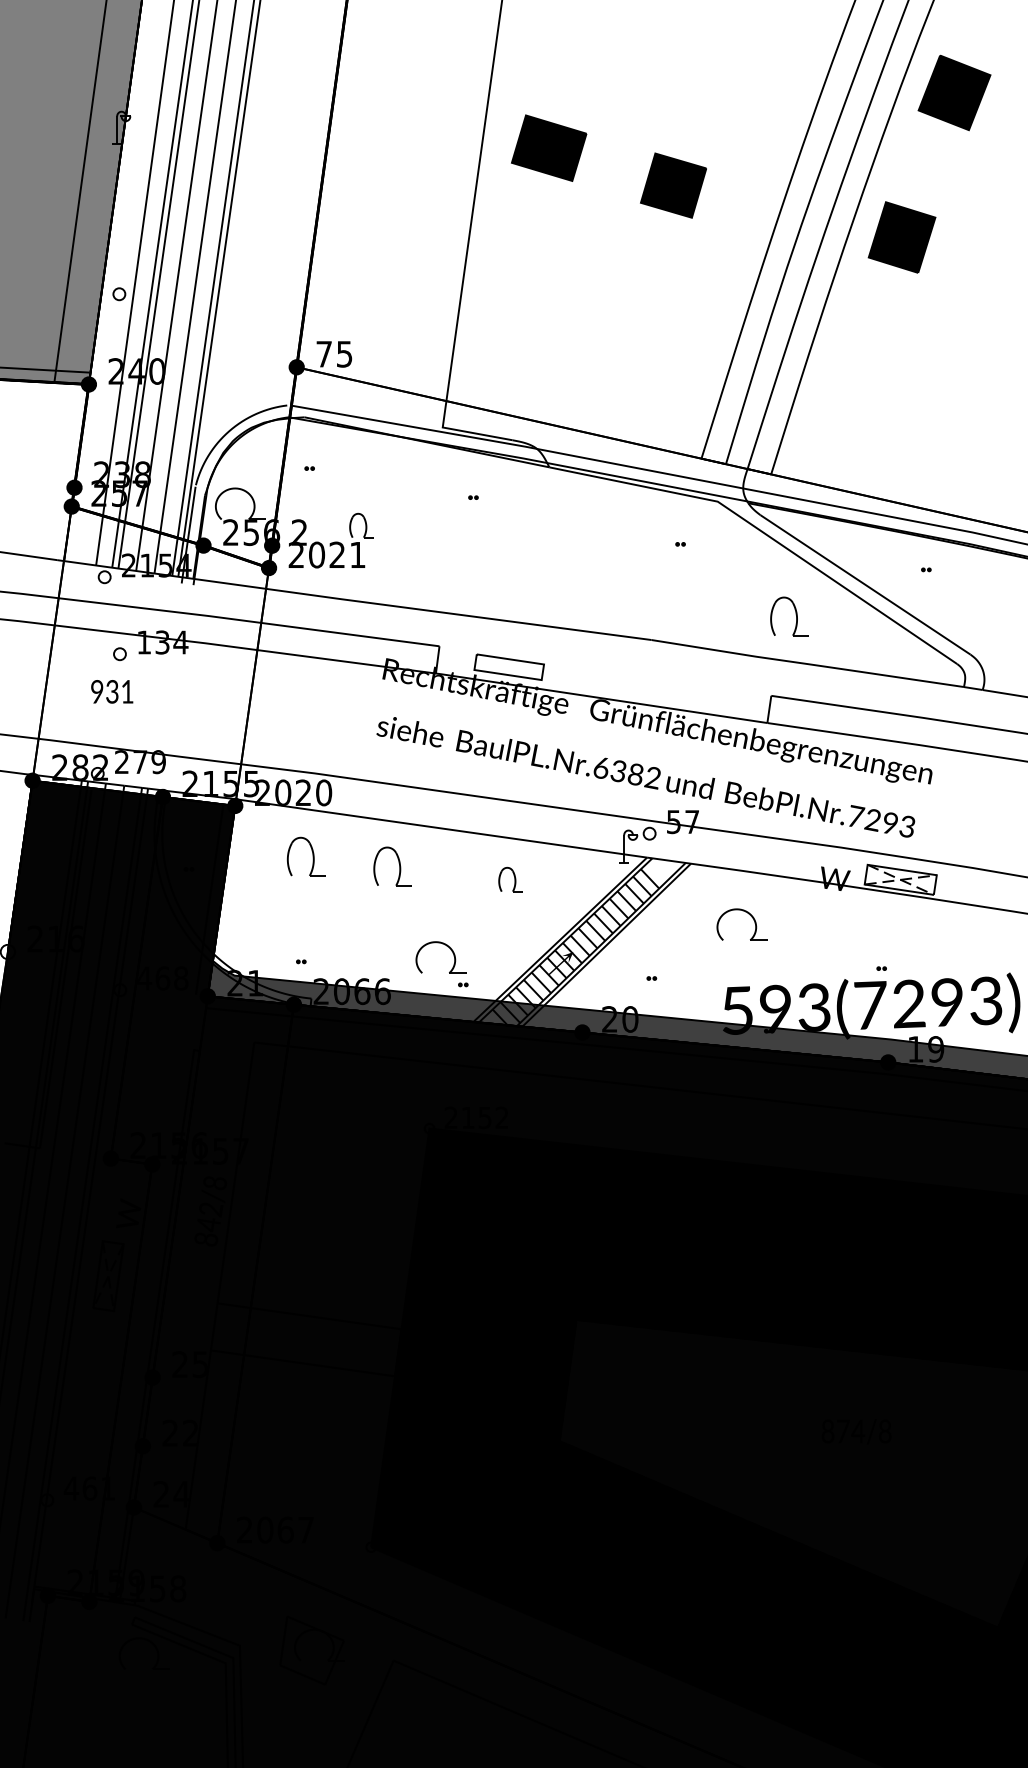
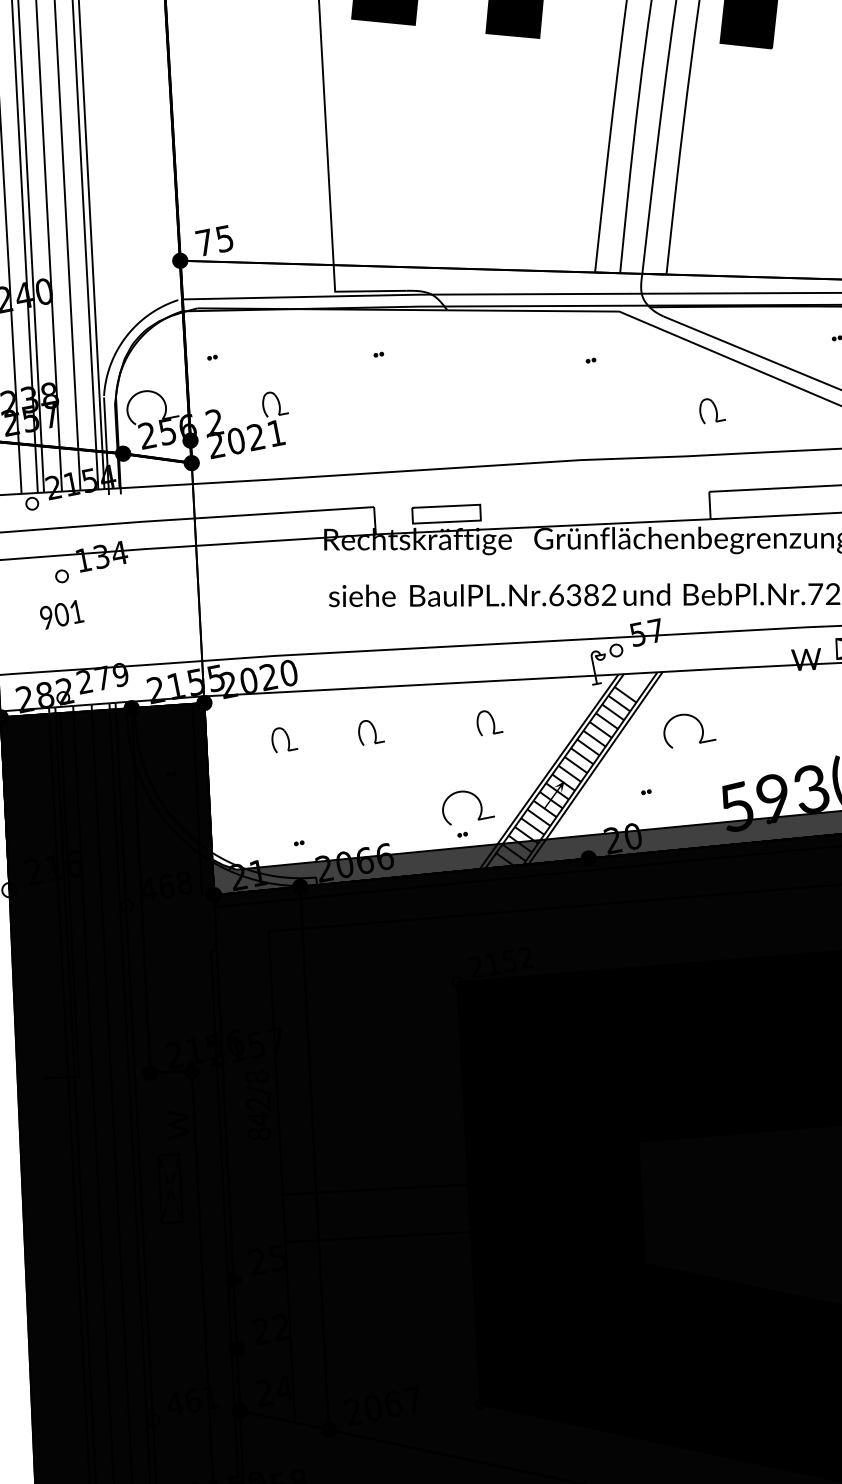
part: (788, 615) -> (710, 409), size x0.62
text: (112, 691) -> (61, 614), 931 -> 901
part: (305, 856) -> (283, 739), size x0.62
part: (392, 865) -> (370, 731), size x0.62
part: (748, 914) -> (692, 717), moved
part: (446, 946) -> (470, 794), moved

